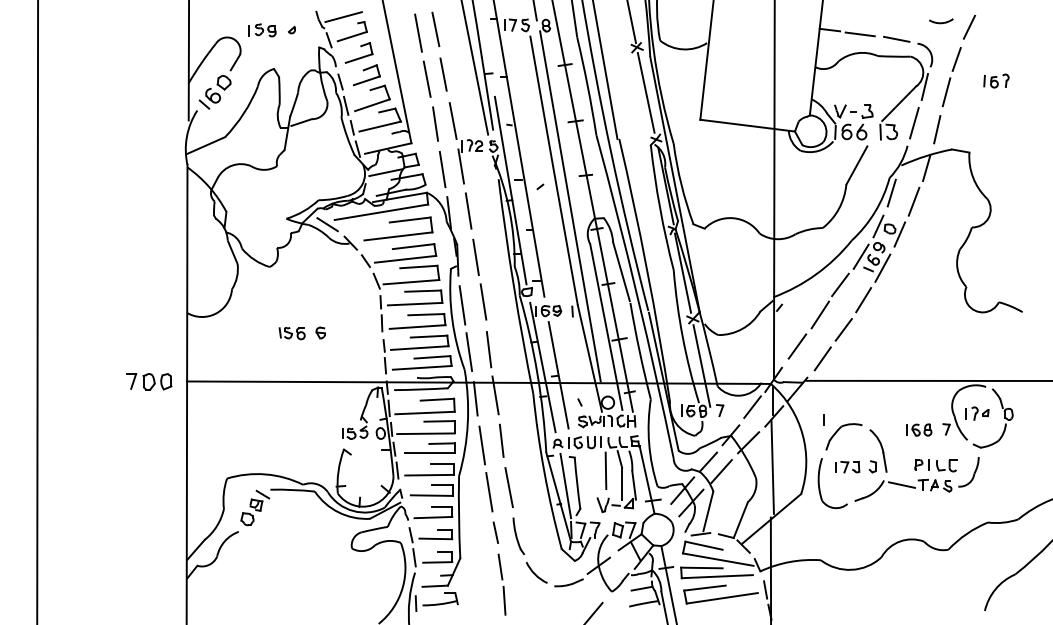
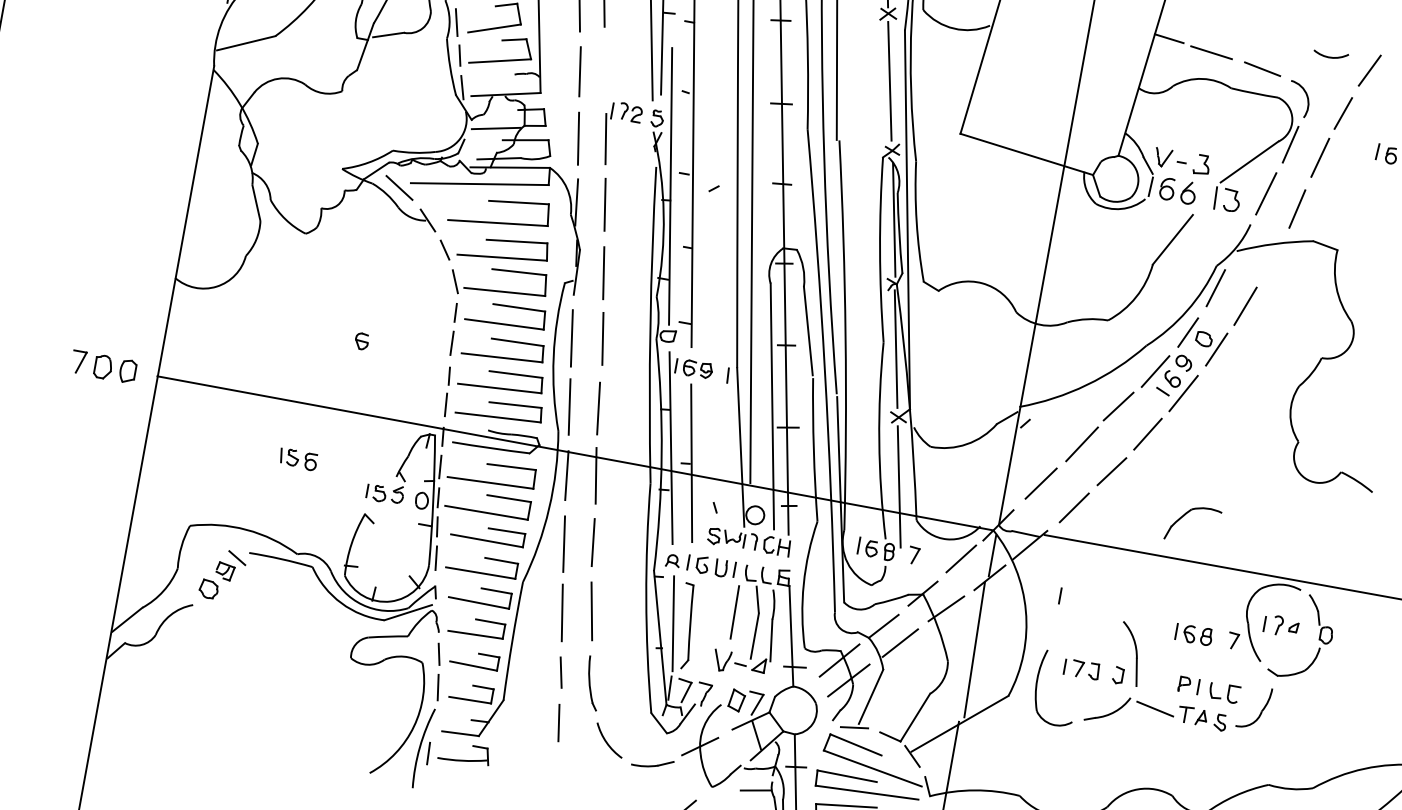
line: (452, 120) -> (605, 70), removed
line: (926, 168) -> (1271, 261), removed
part: (291, 333) -> (297, 459), moved
part: (838, 431) -> (1186, 515), moved
line: (504, 600) -> (556, 771), removed

